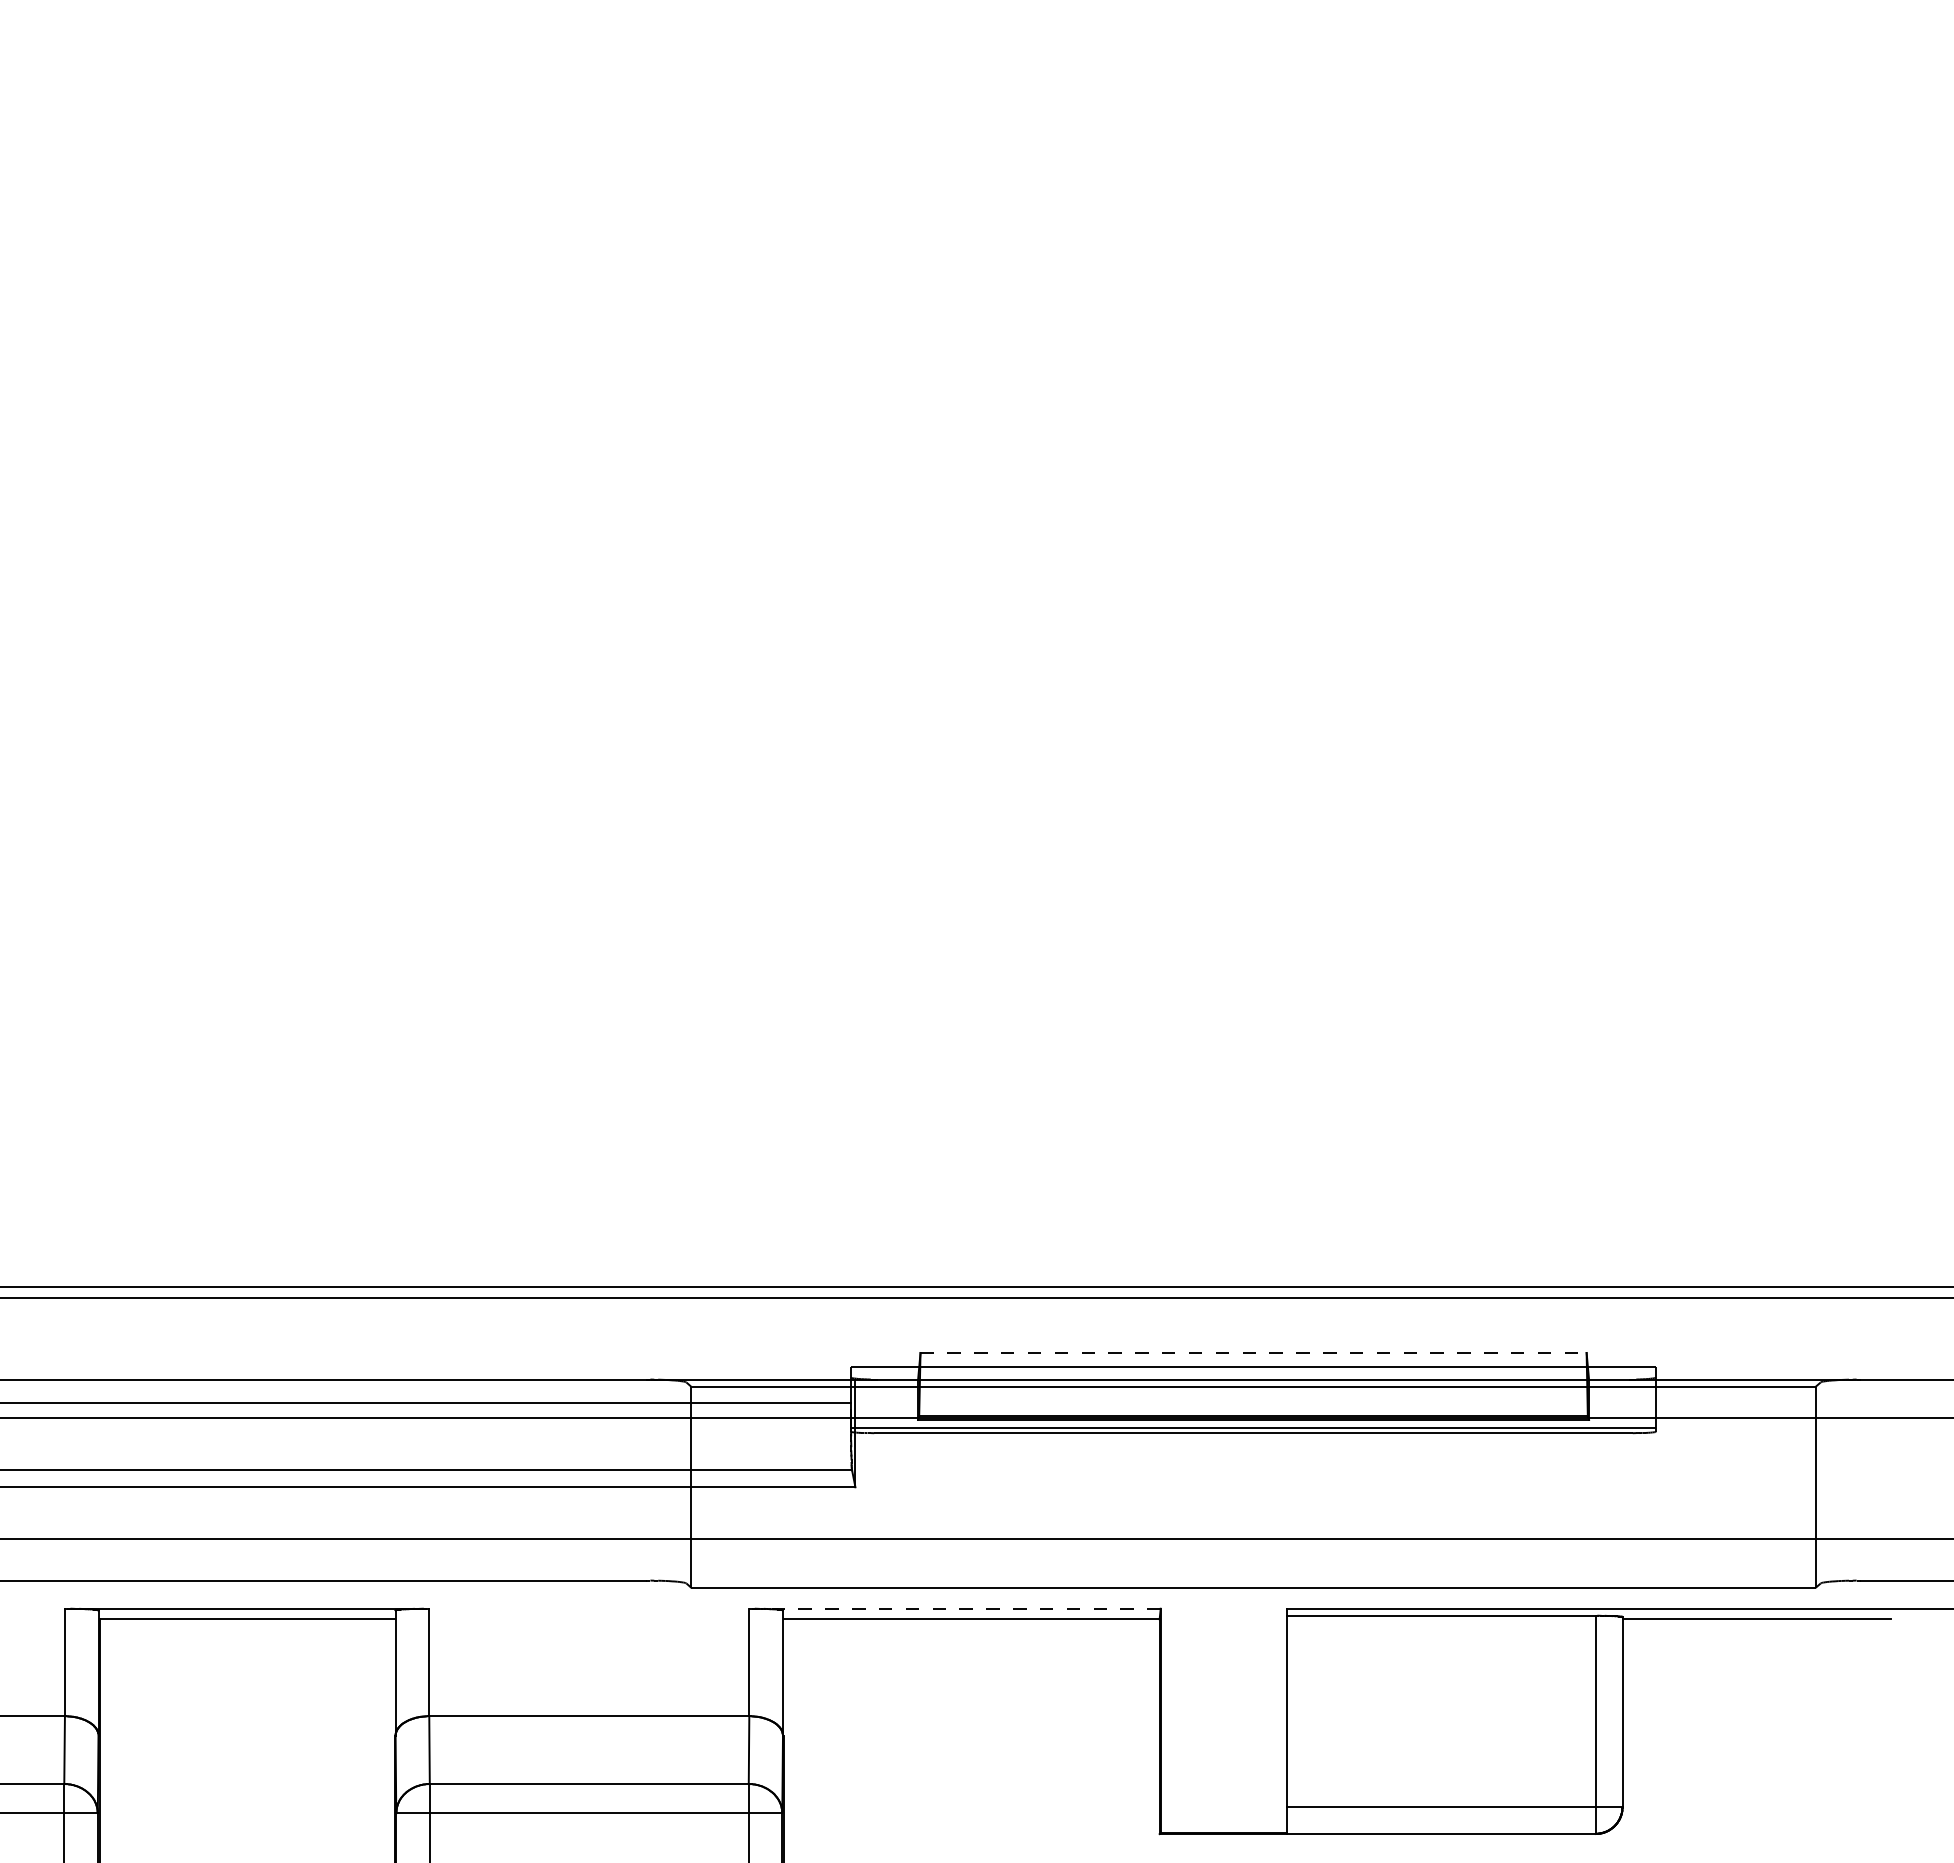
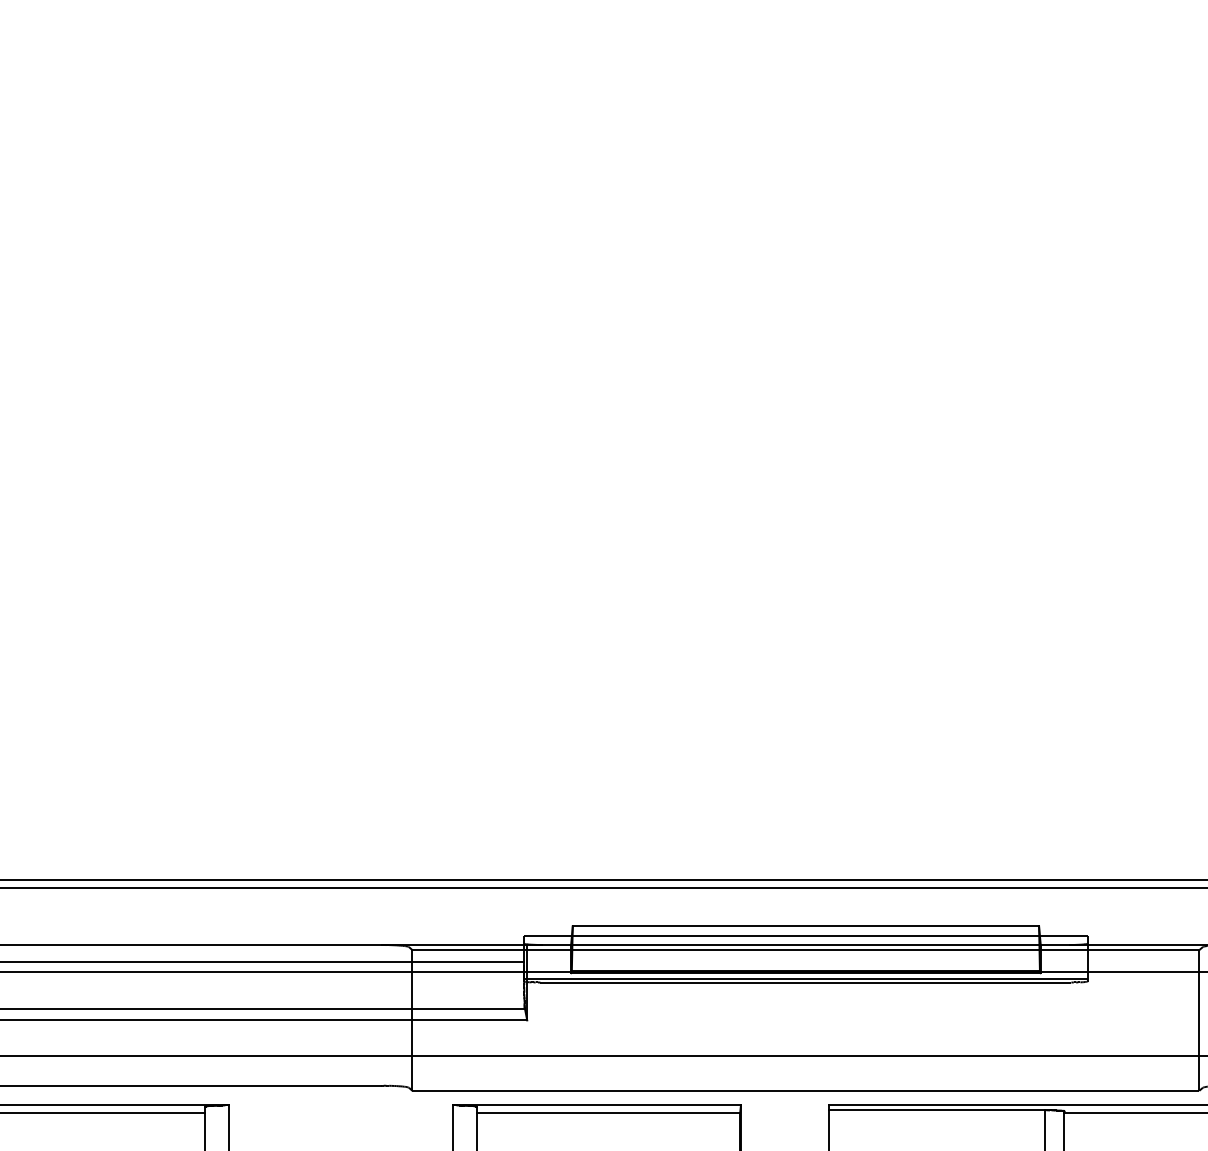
line: (1254, 1352) -> (806, 926), dashed -> solid
line: (955, 1608) -> (597, 1105), dashed -> solid

